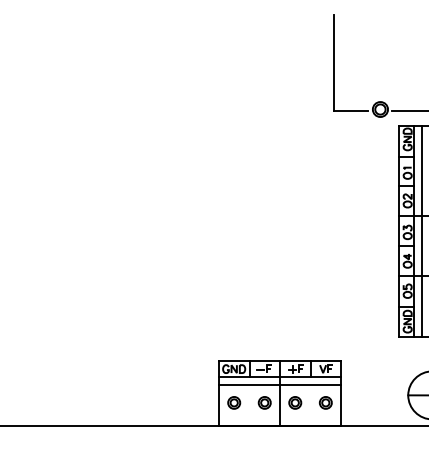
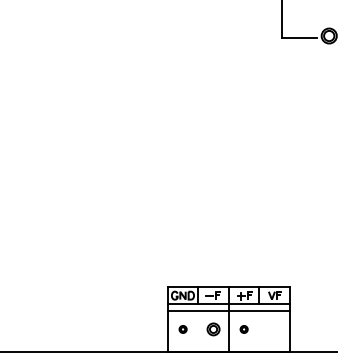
part: (234, 402) -> (183, 329), size x0.6
part: (295, 402) -> (244, 329), size x0.6
part: (325, 402) -> (274, 329), removed

